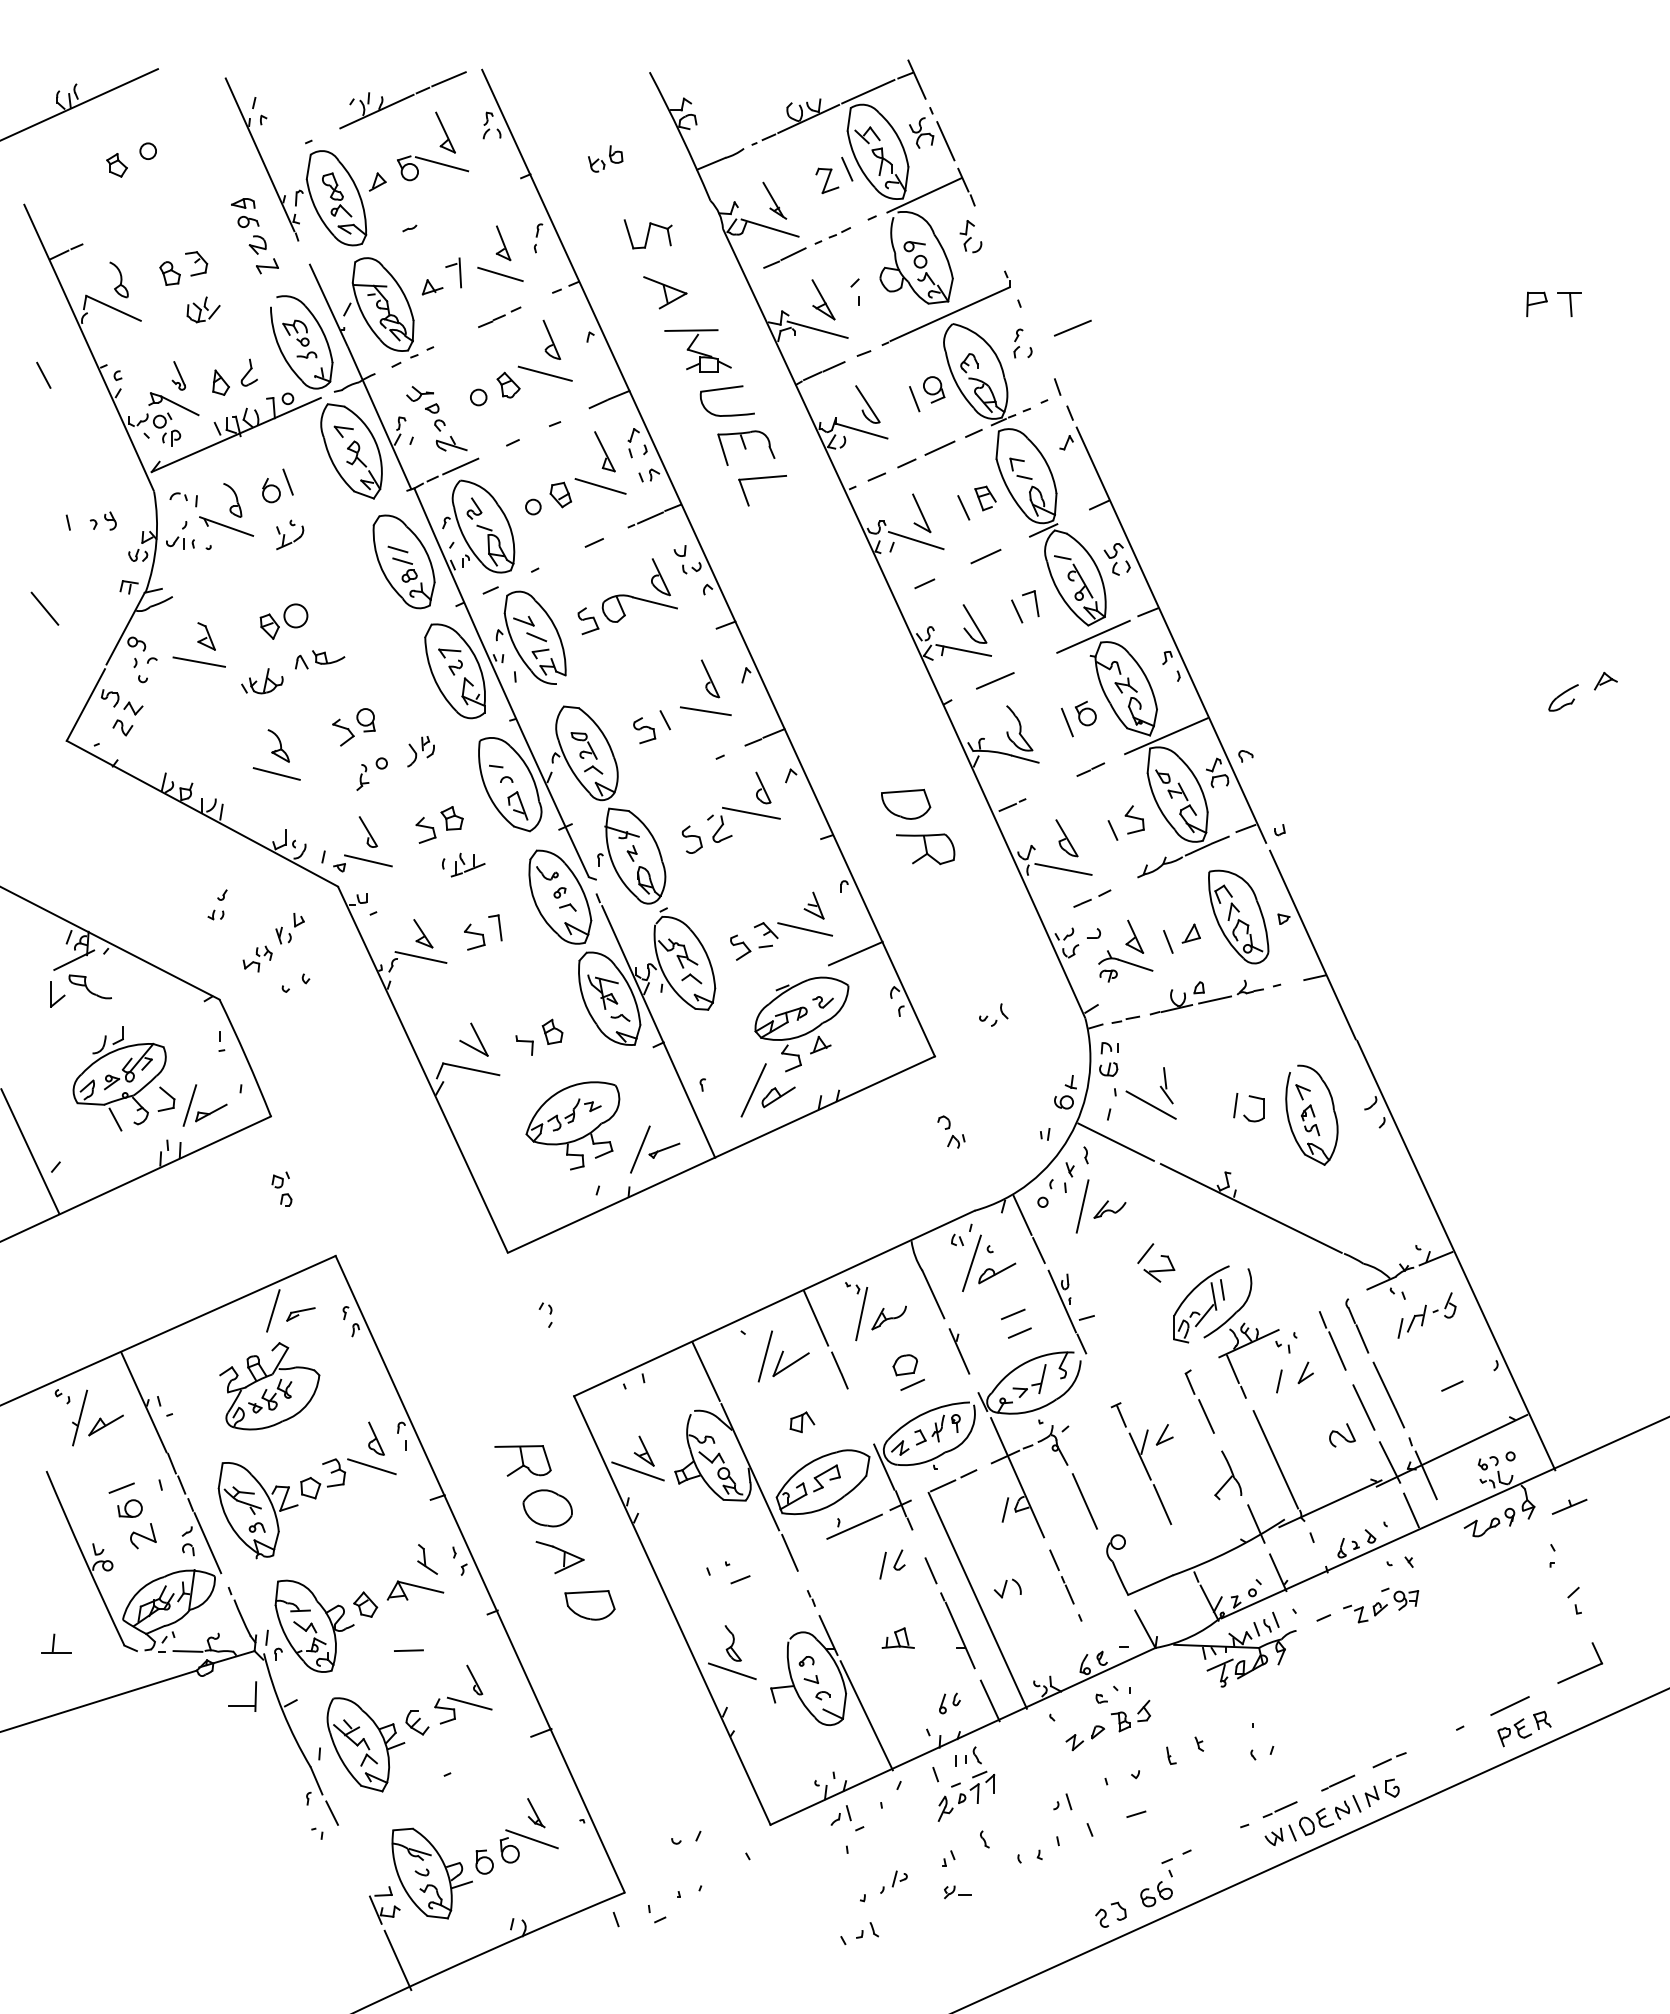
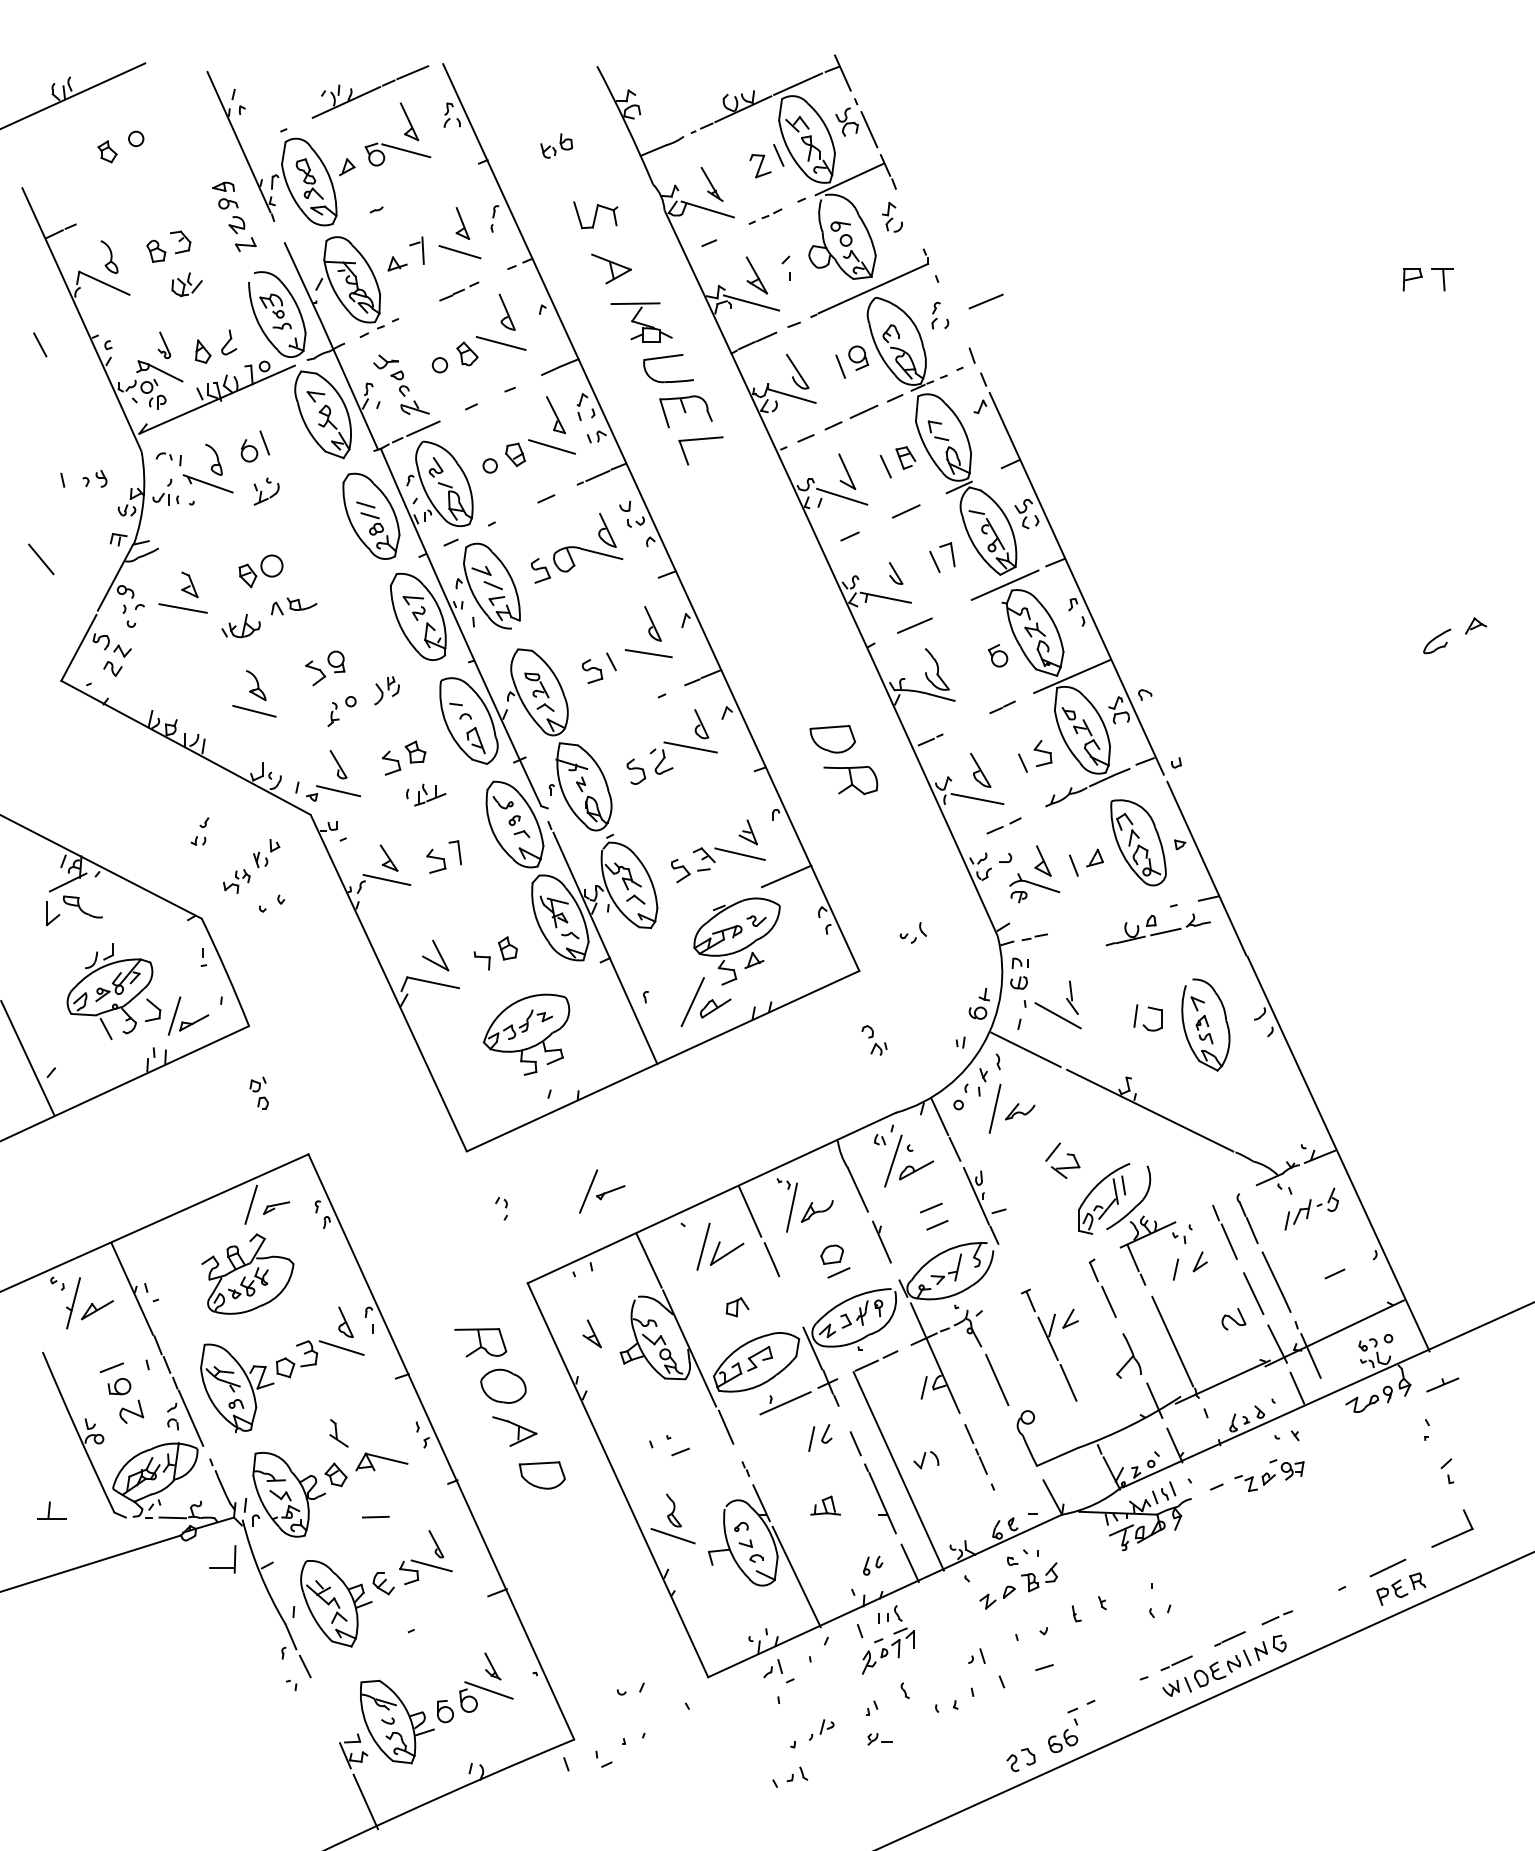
line: (793, 254) -> (729, 233), removed
part: (974, 624) -> (895, 573), size x0.6
line: (1067, 721) -> (981, 663), removed
part: (1205, 997) -> (1157, 929), moved
part: (655, 1149) -> (602, 1191), moved
line: (638, 1471) -> (586, 1352), removed
part: (427, 1559) -> (338, 1433), moved

